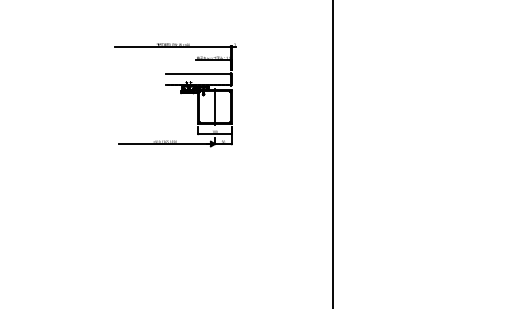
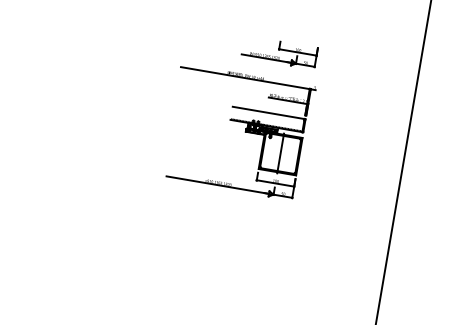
part: (208, 19) -> (278, 52), added
part: (175, 95) -> (238, 132), moved

